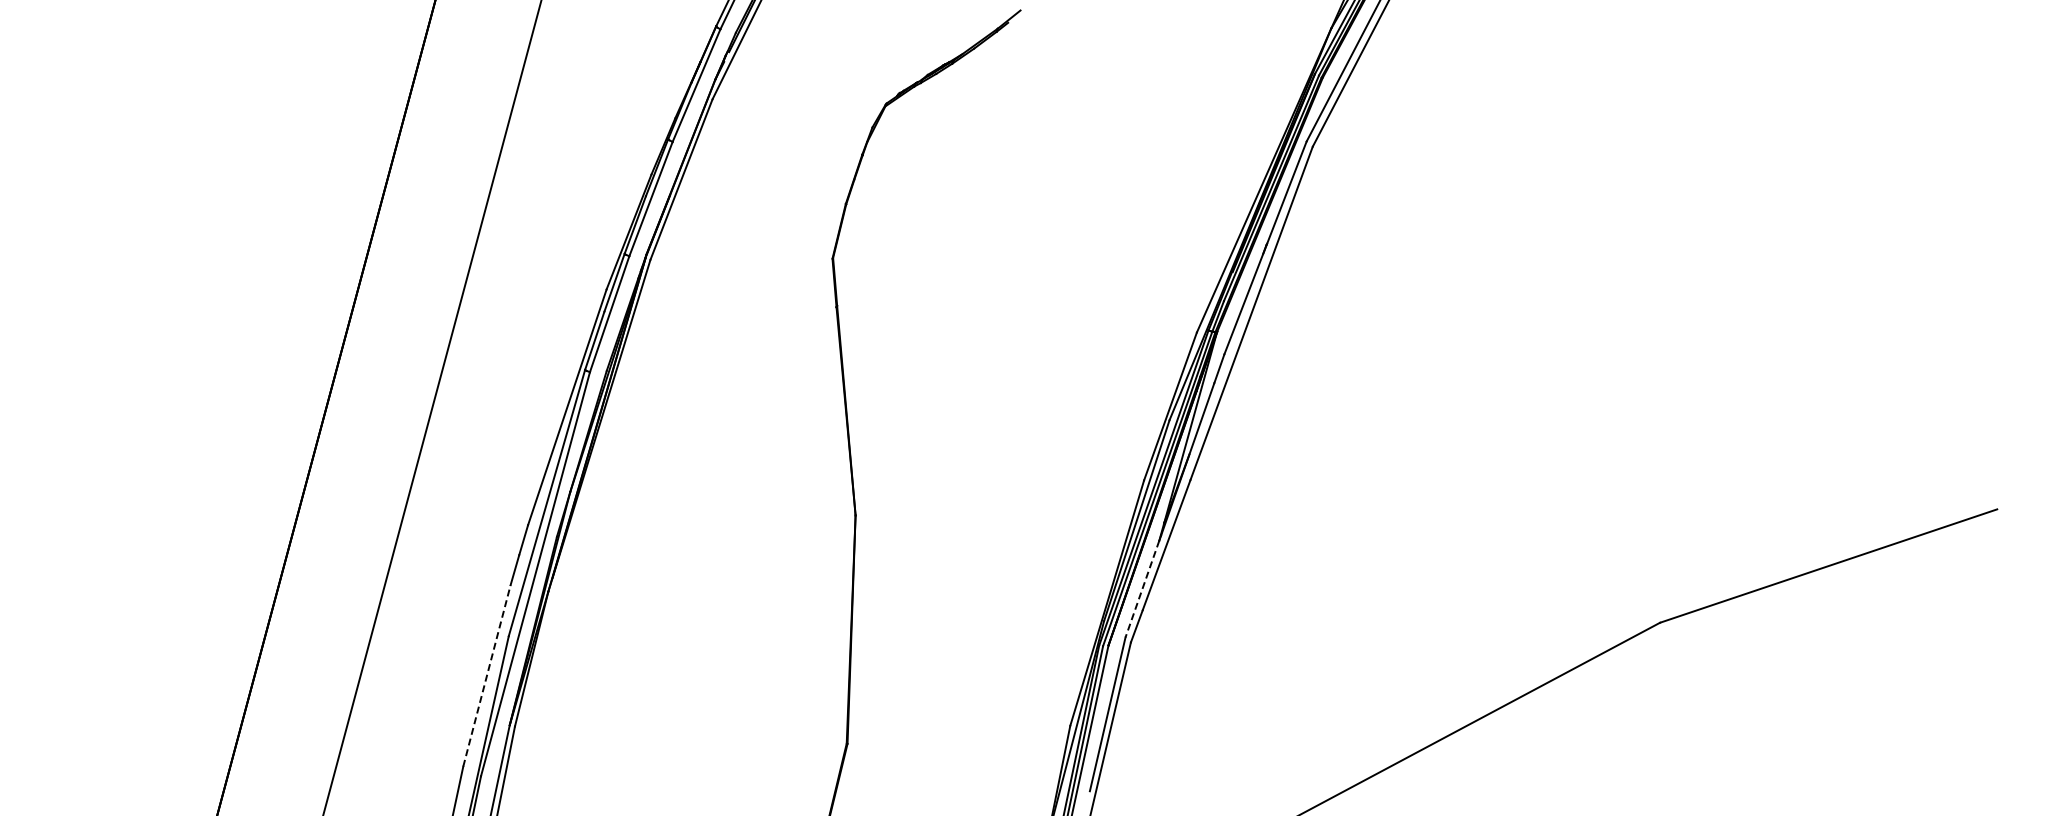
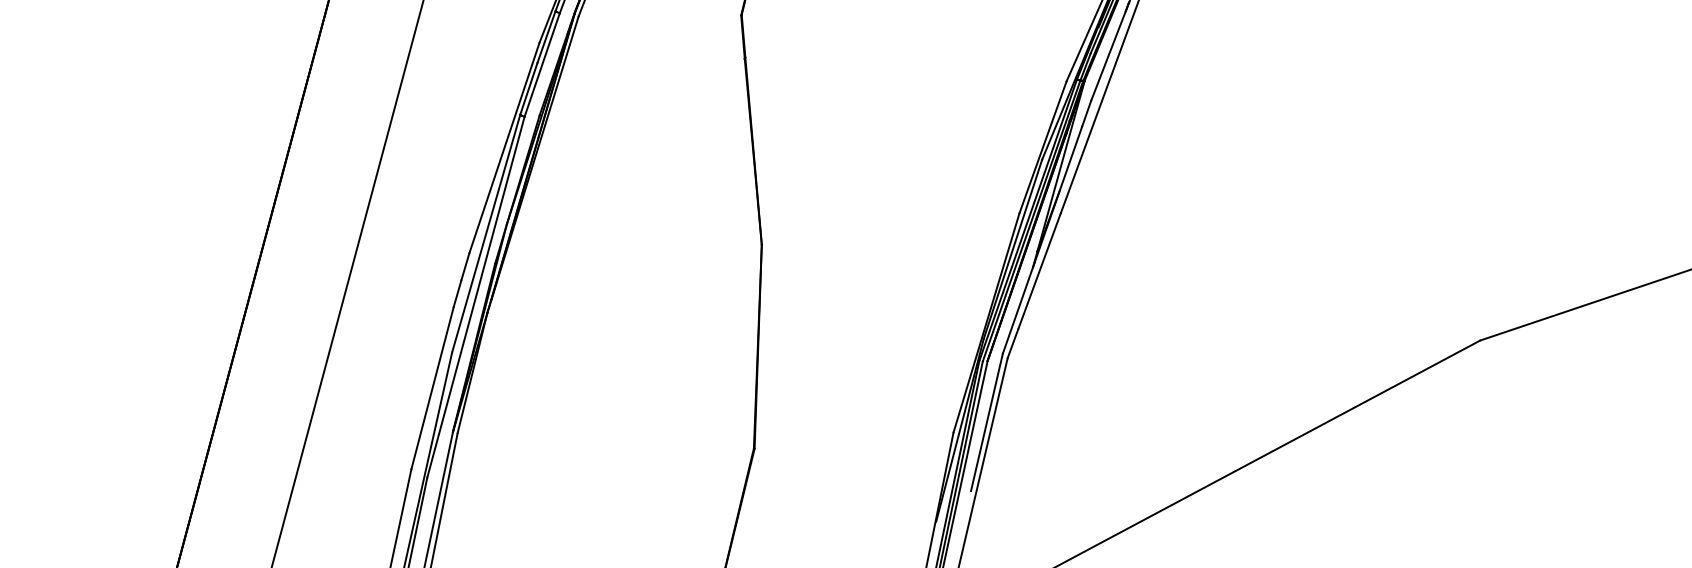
line: (1142, 589) -> (1018, 310), dashed -> solid
line: (486, 675) -> (432, 387), dashed -> solid

